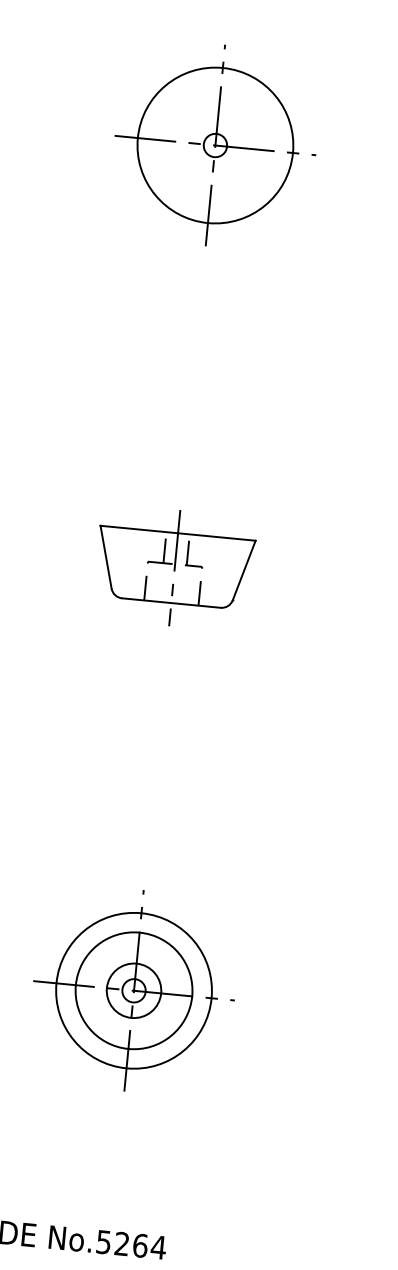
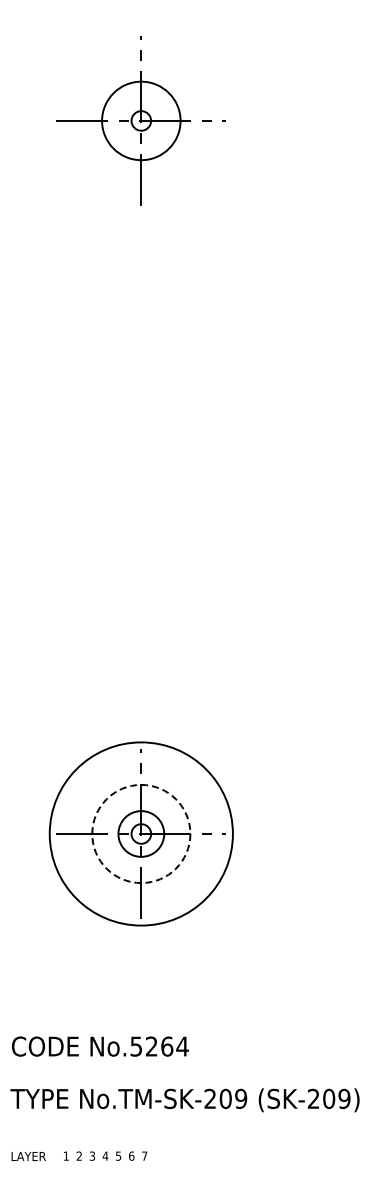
circle: (214, 144) -> (140, 120), size x0.6
part: (173, 568) -> (140, 477), removed
circle: (133, 990) -> (140, 833), size x1.4
circle: (134, 990) -> (141, 833), solid -> dashed

